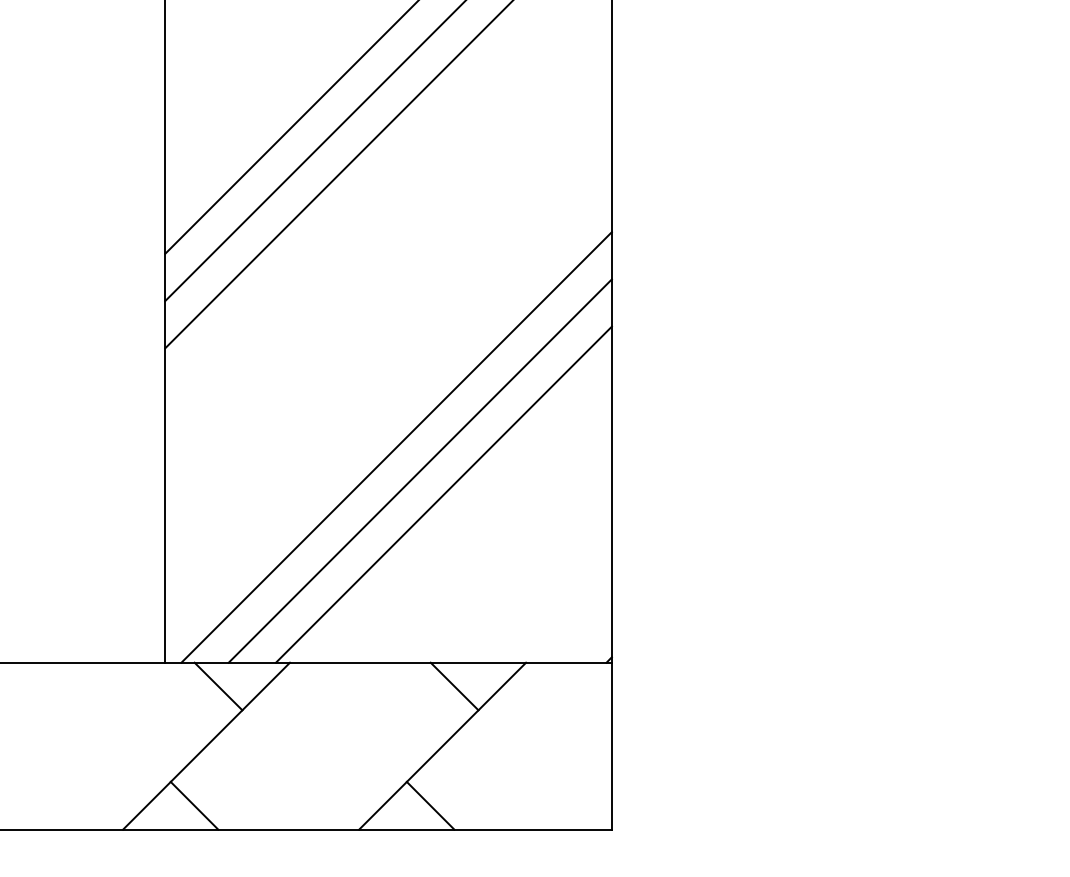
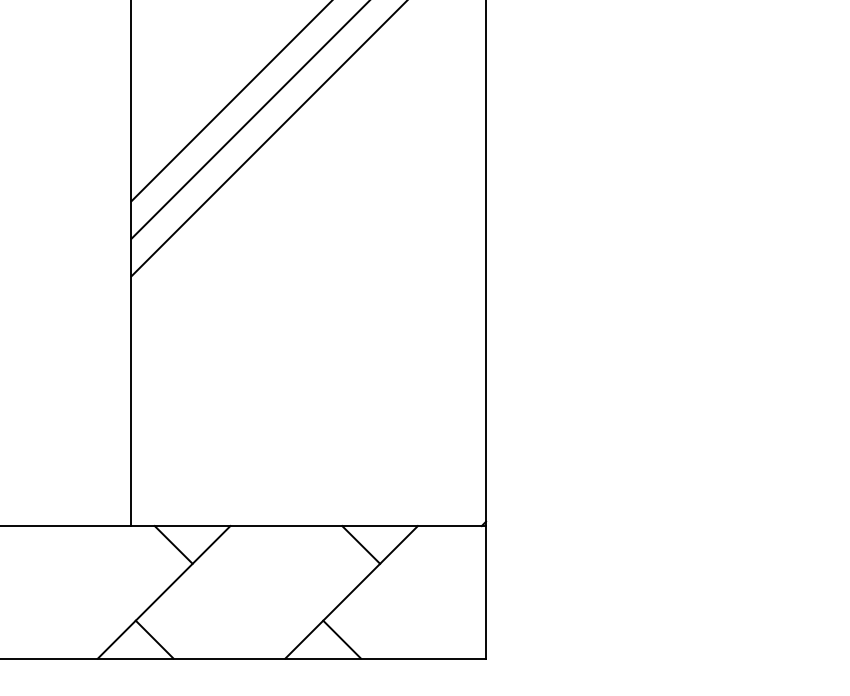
line: (397, 447) -> (315, 355), removed
line: (419, 470) -> (333, 373), removed
line: (443, 494) -> (352, 392), removed

